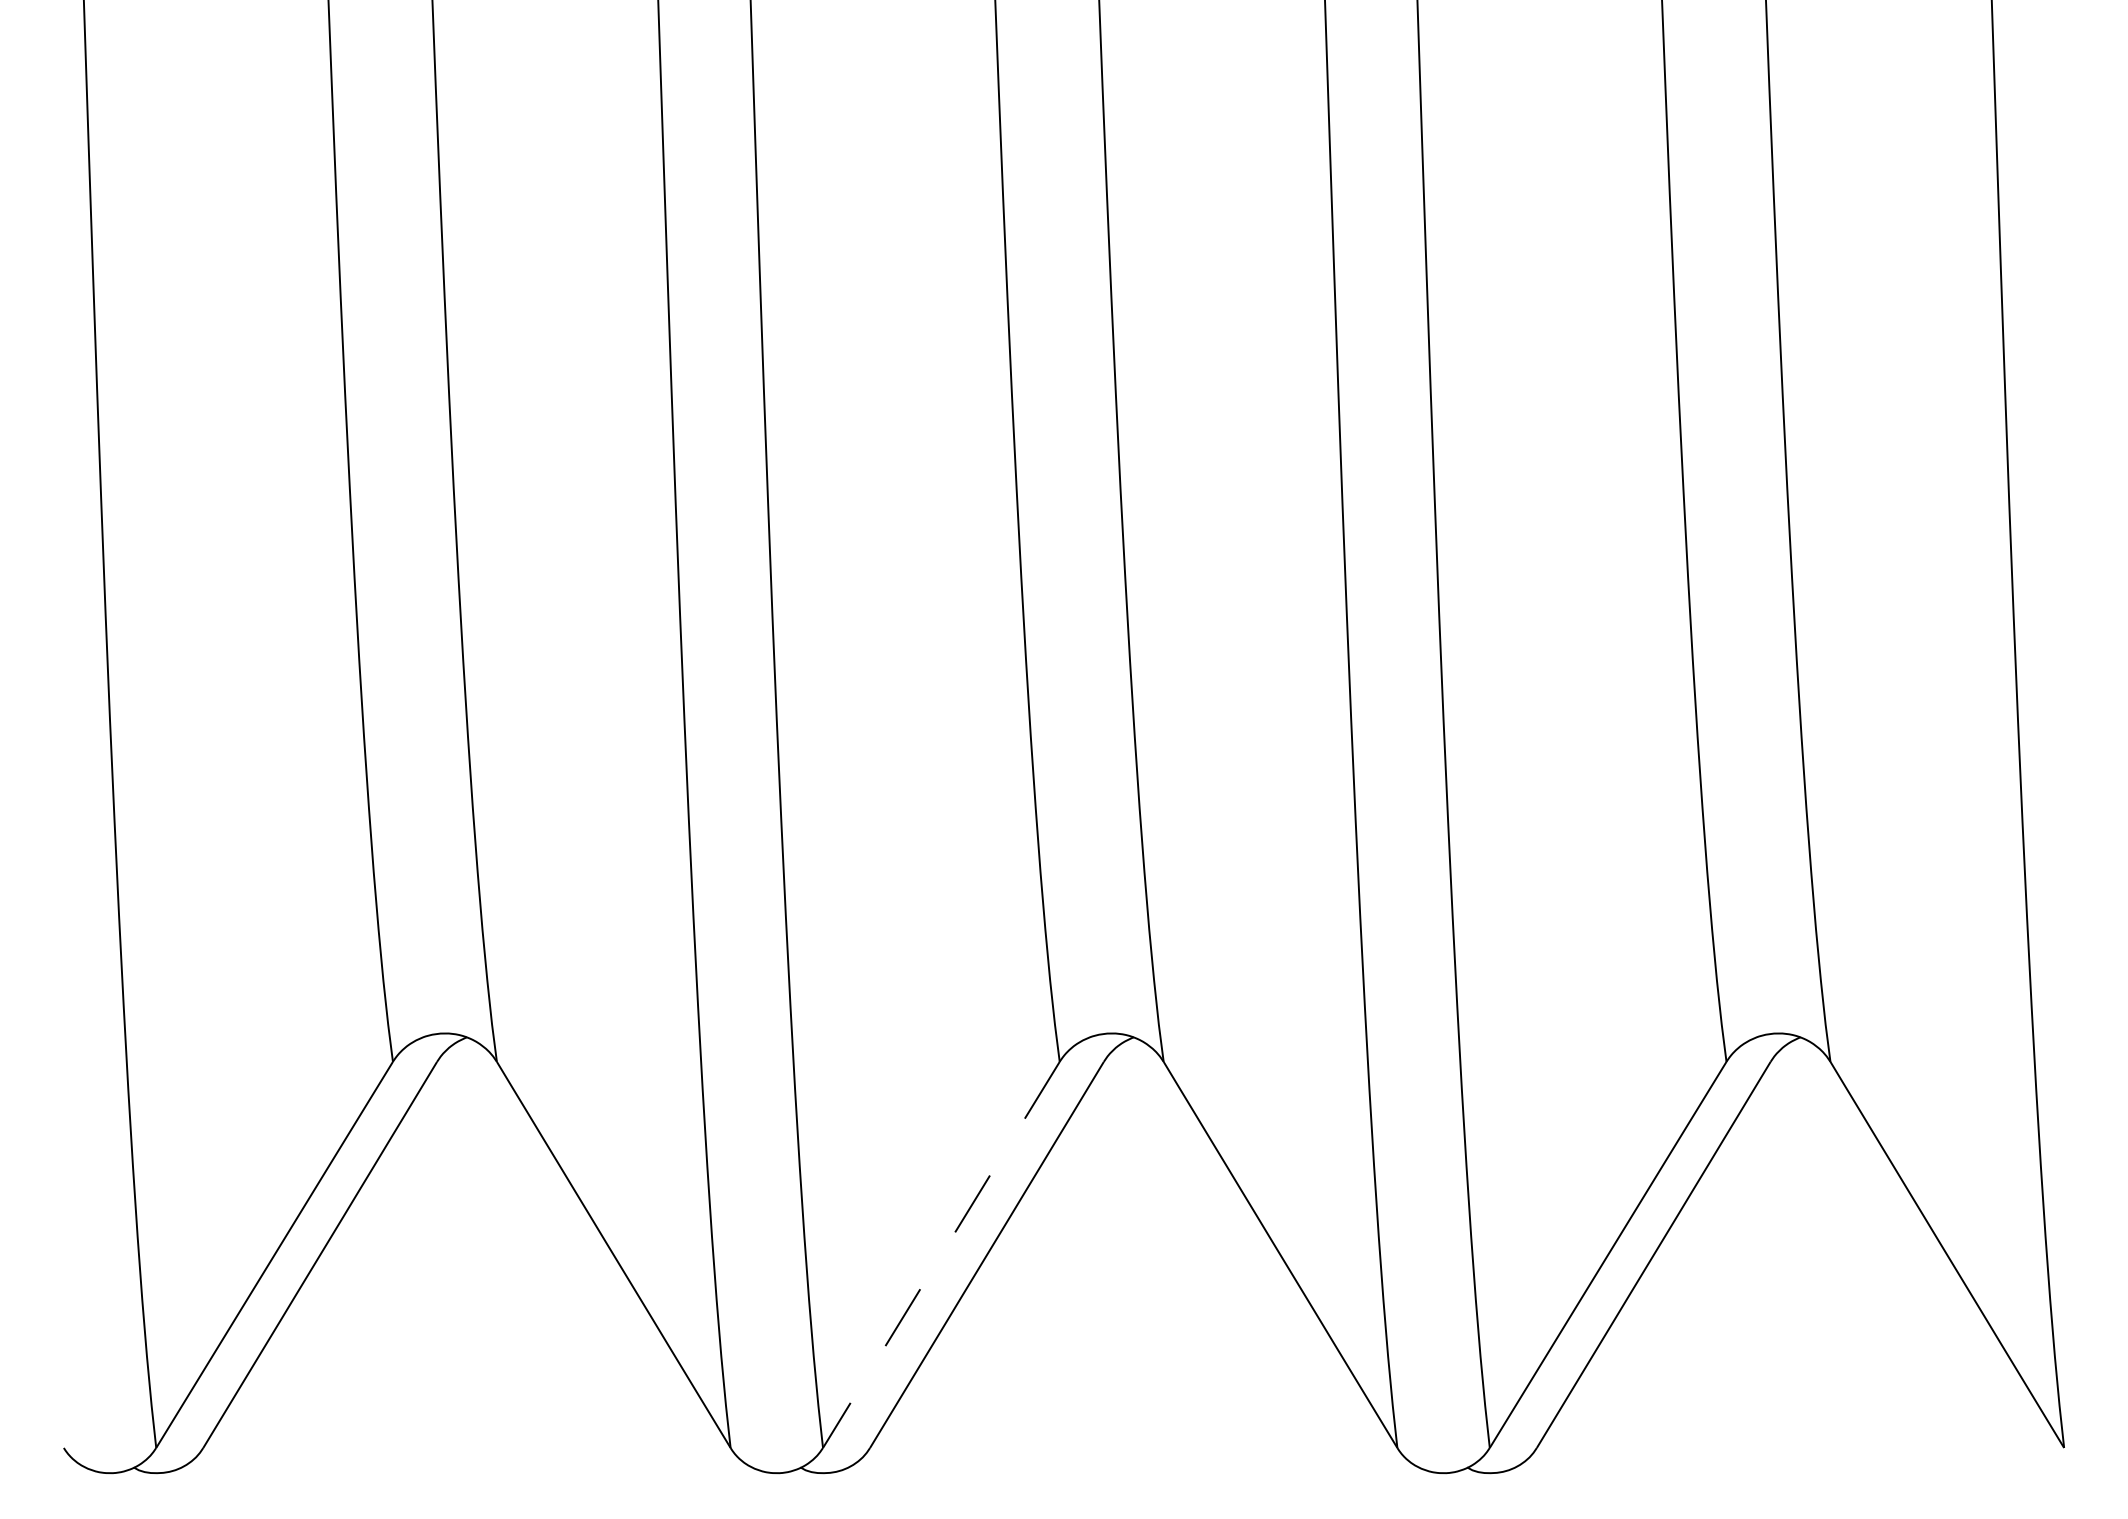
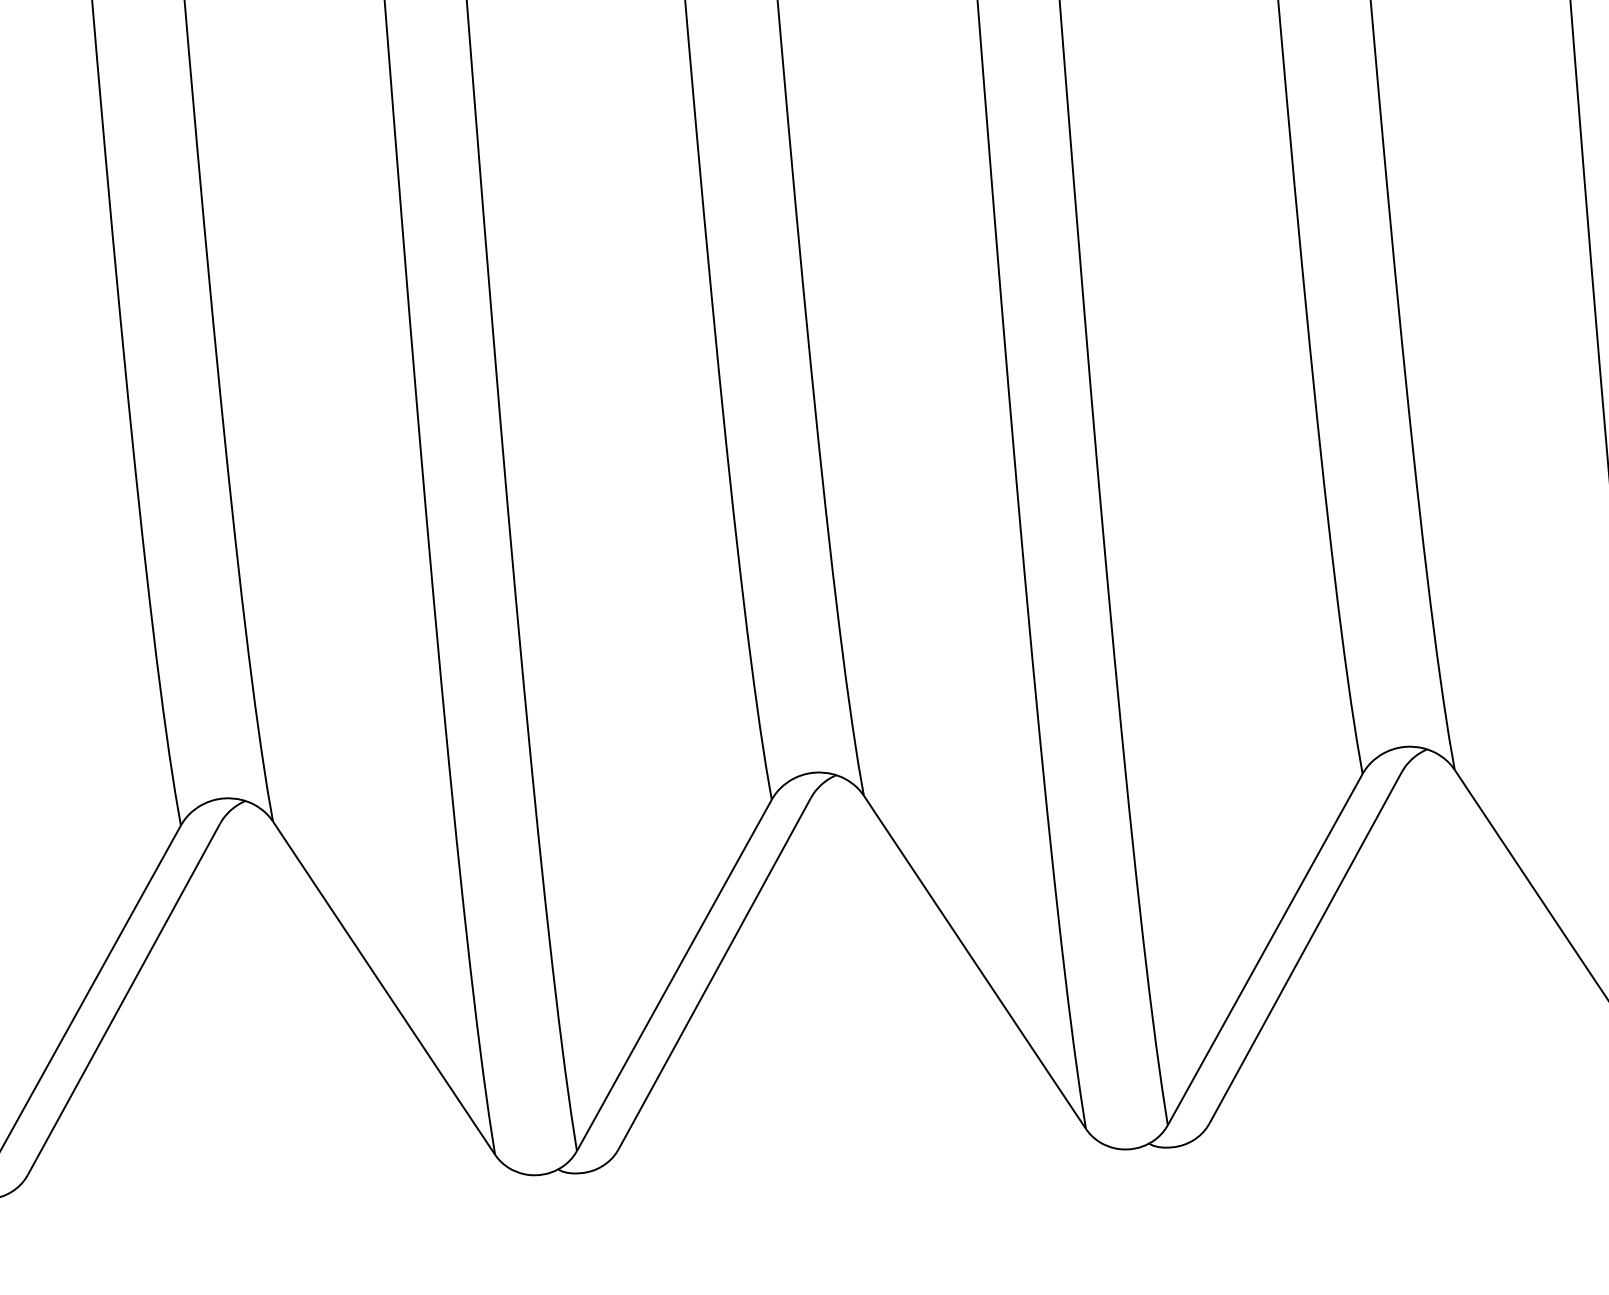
line: (941, 1255) -> (674, 975), dashed -> solid

